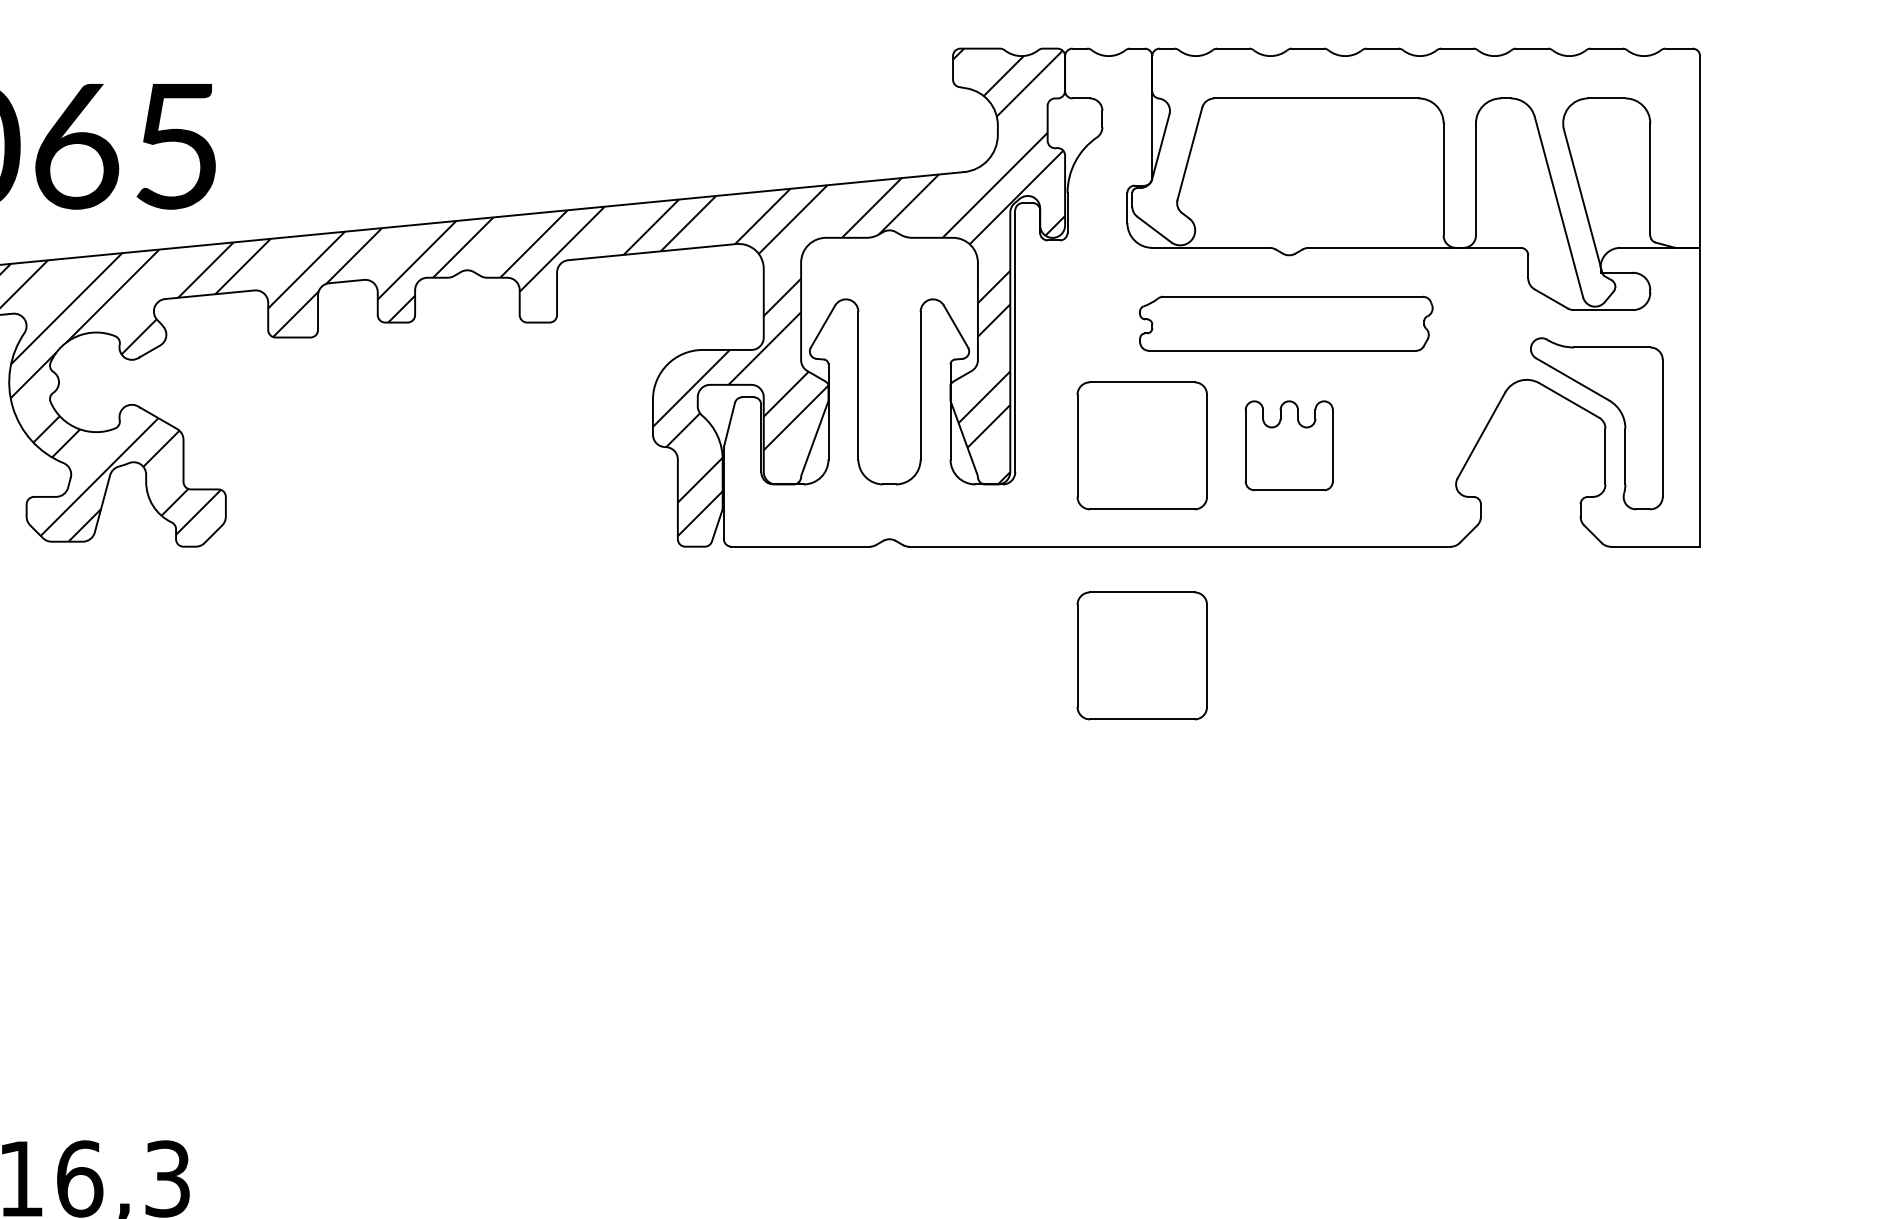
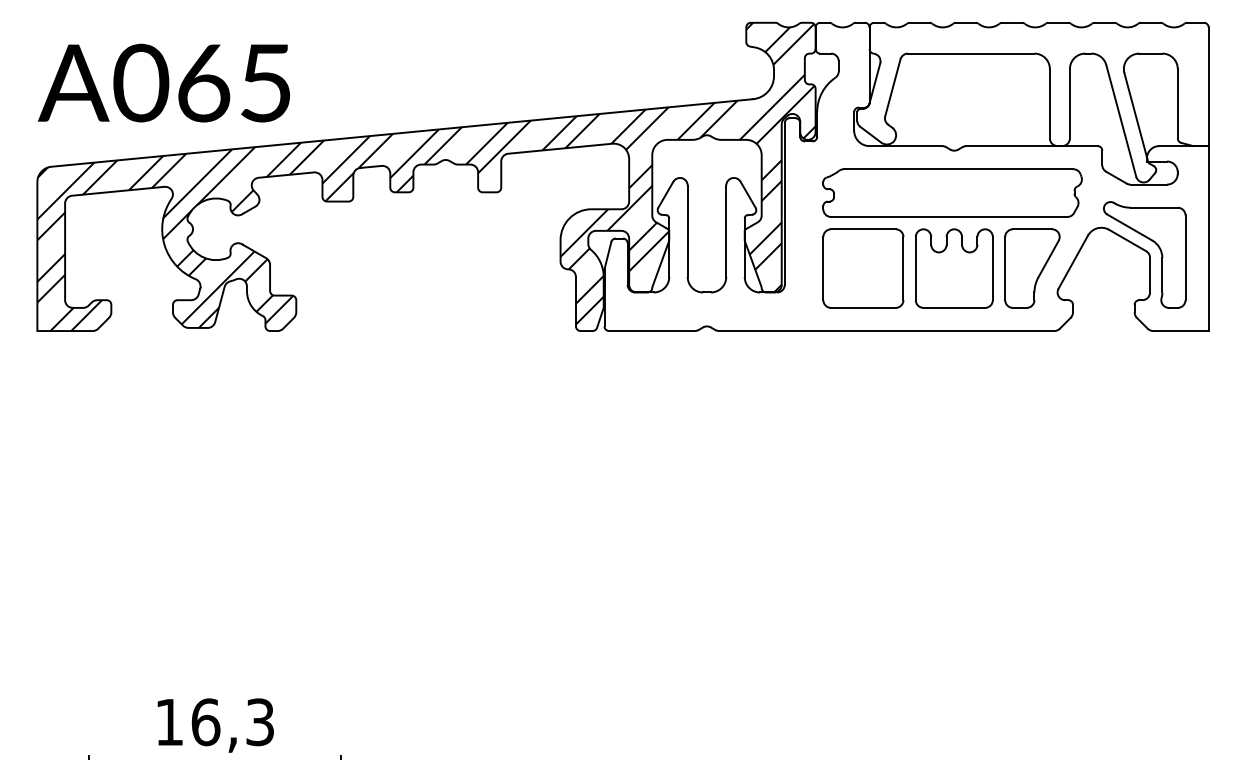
part: (1286, 322) -> (952, 192), size x1.43
part: (1289, 445) -> (954, 268), size x1.43
part: (1415, 445) -> (1032, 268), added
part: (1142, 655) -> (863, 398), removed

